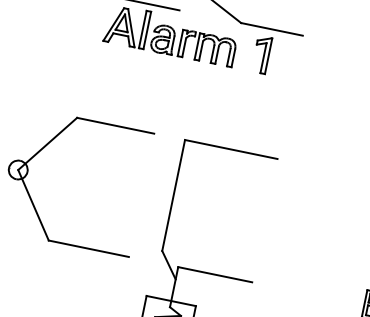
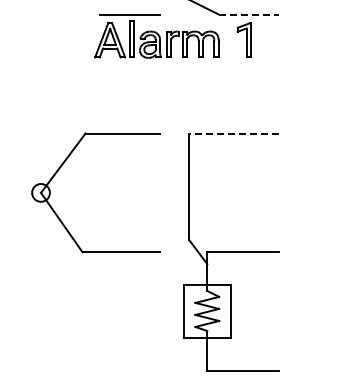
line: (271, 29) -> (248, 14), solid -> dashed
line: (231, 149) -> (234, 133), solid -> dashed

